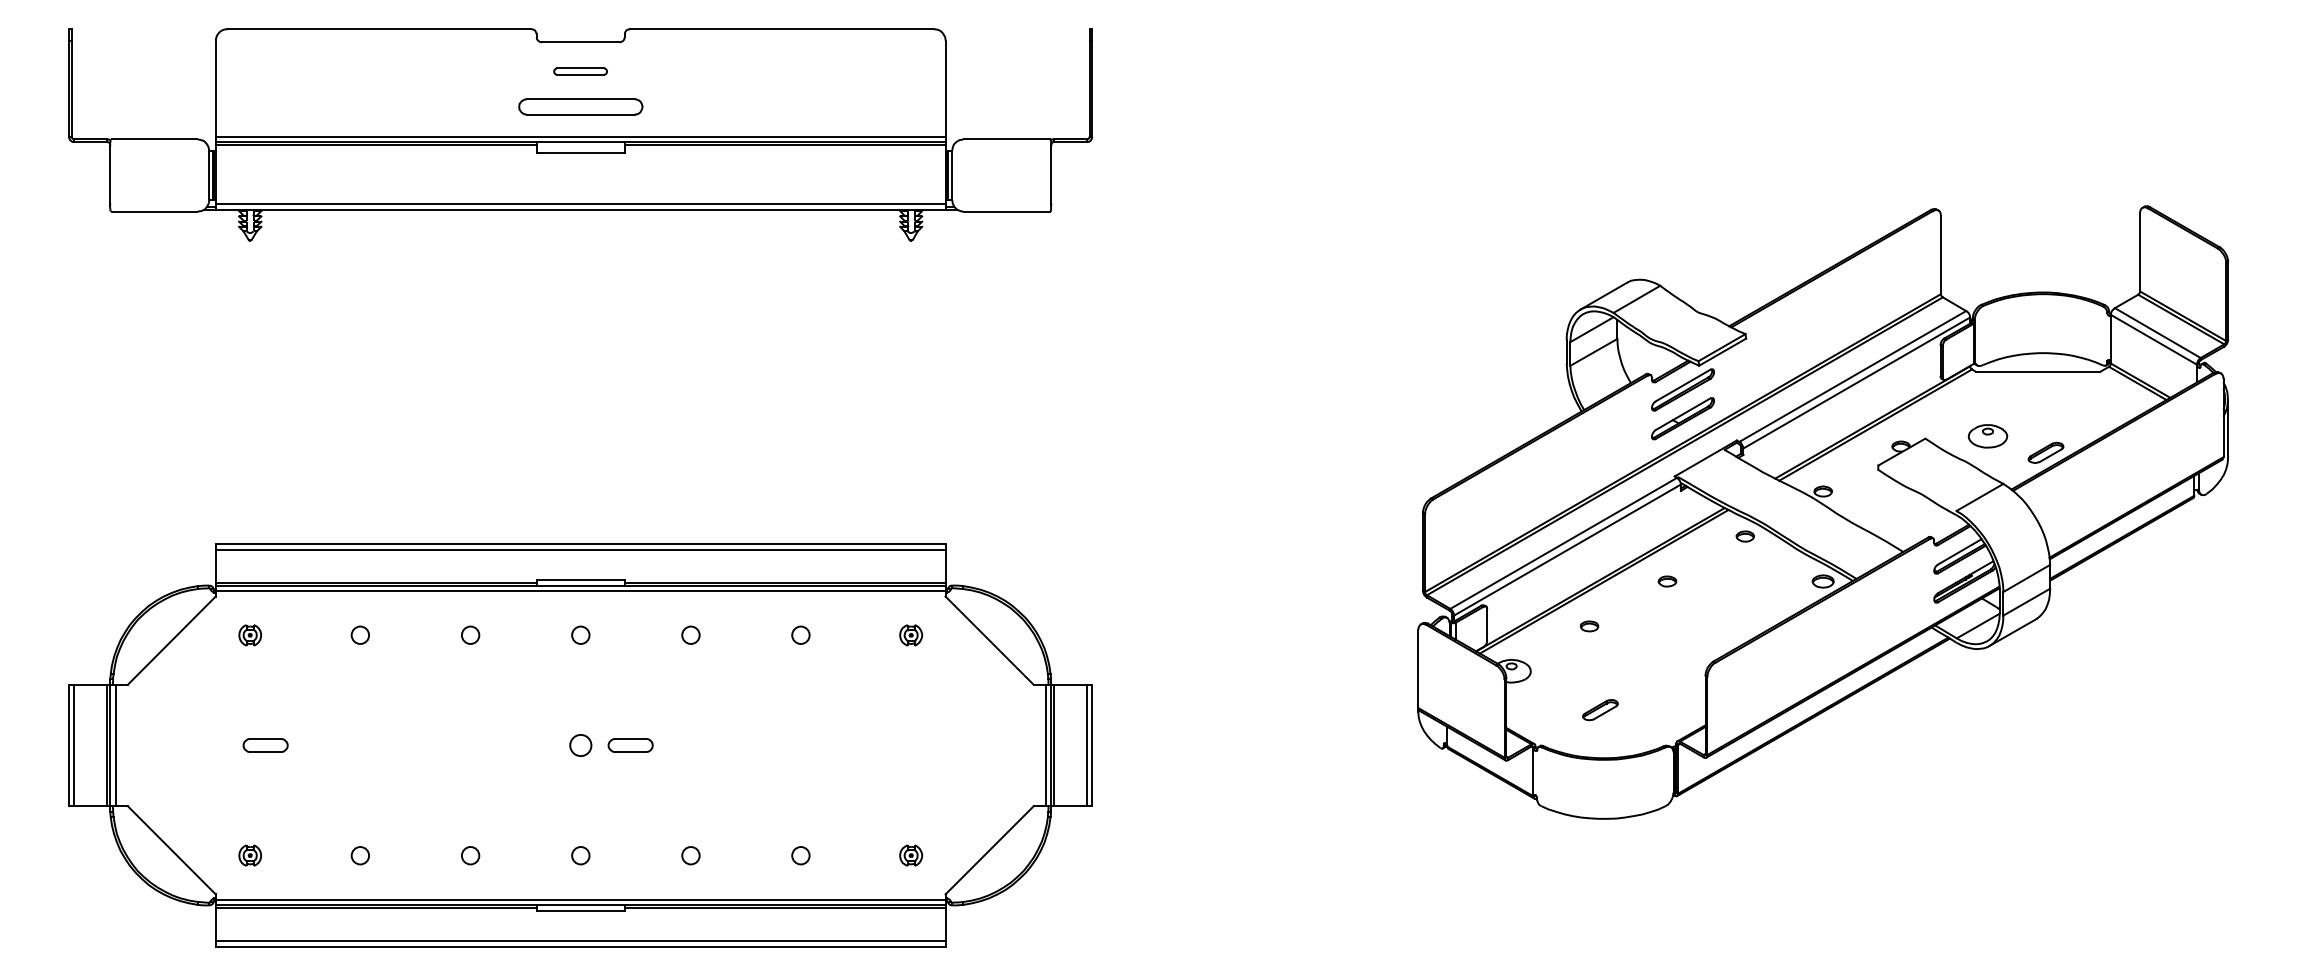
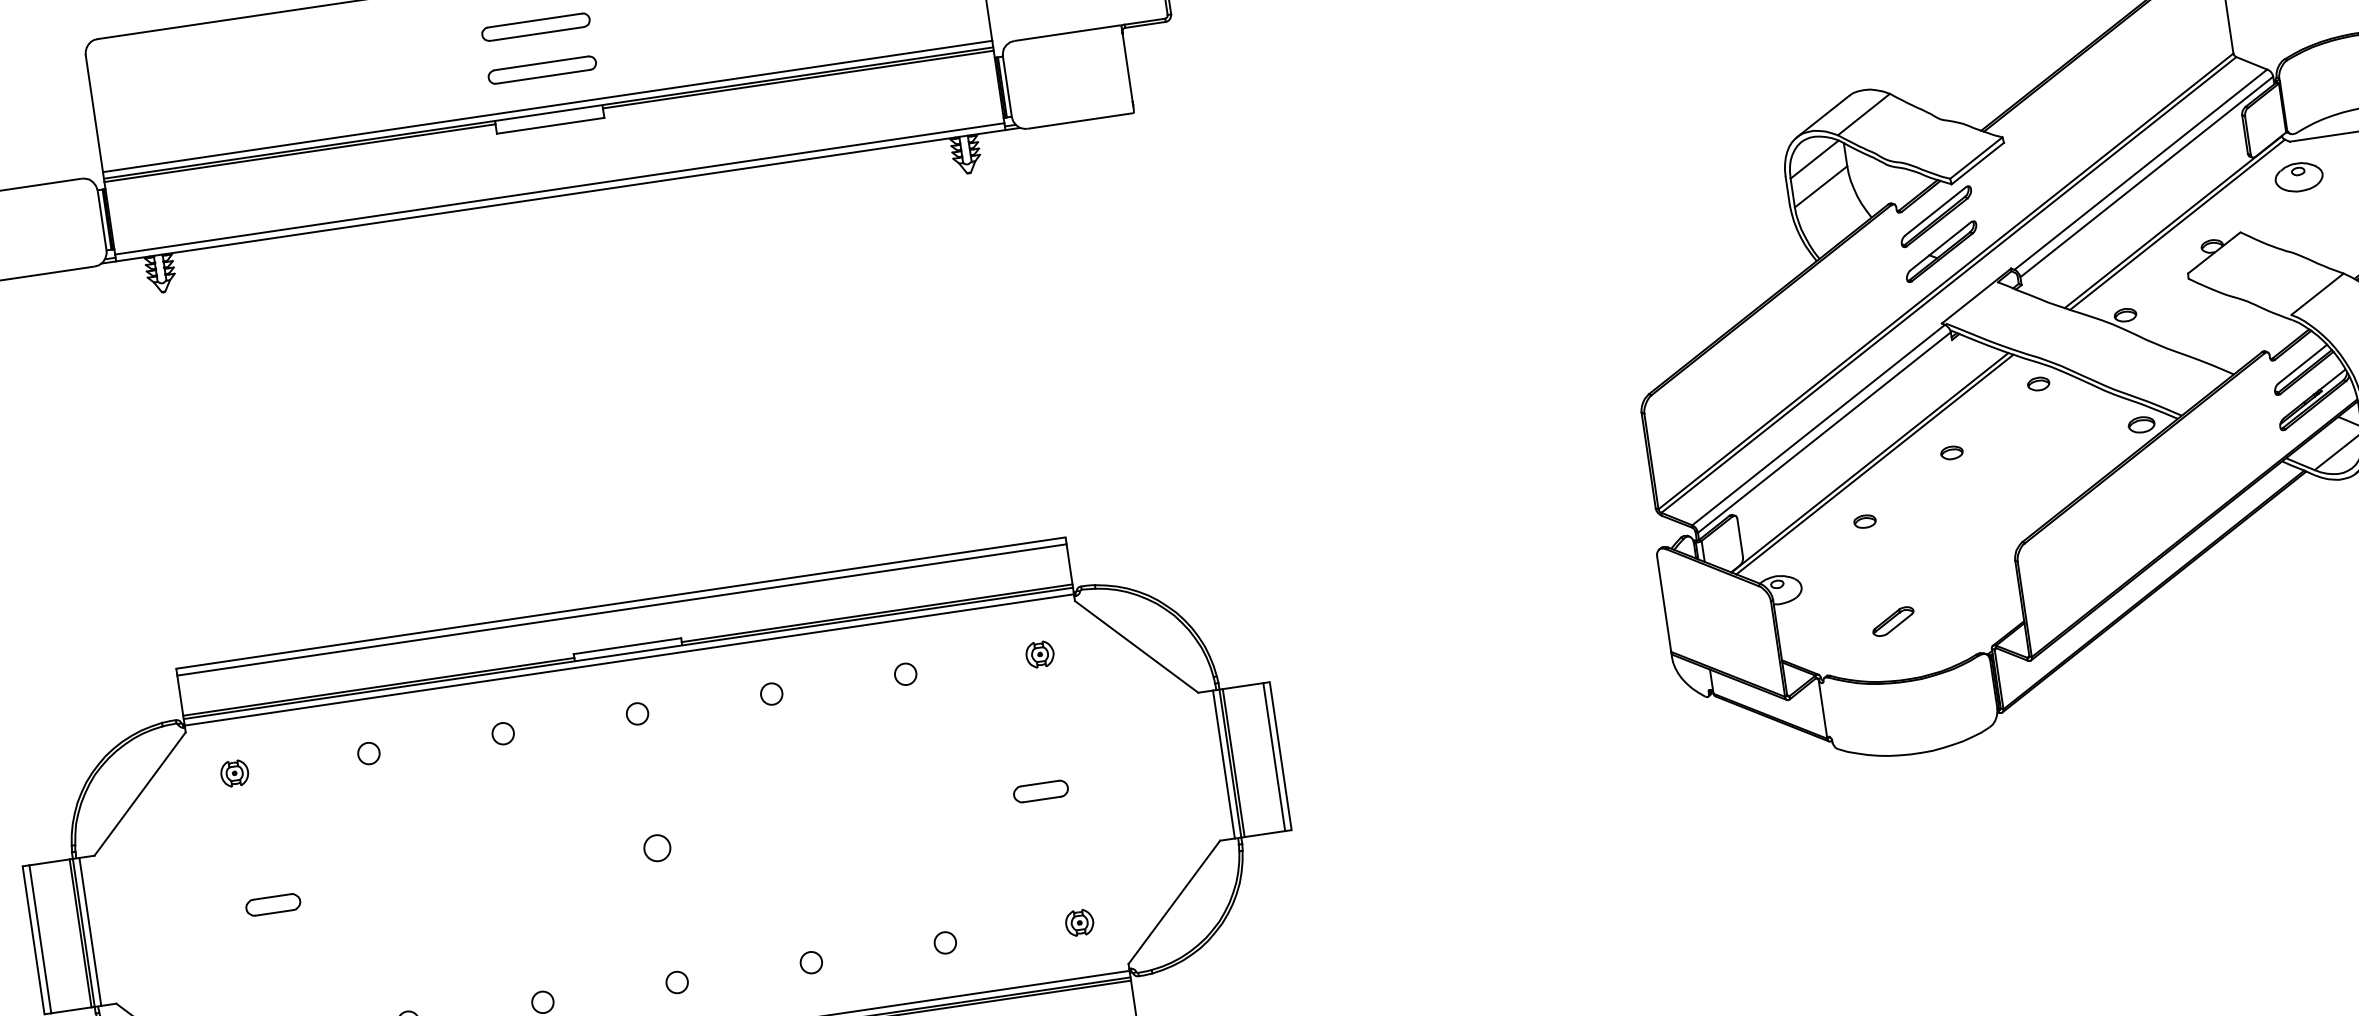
part: (580, 71) -> (535, 27), size x1.67
part: (580, 106) -> (541, 69), size x0.71
part: (1987, 436) -> (2298, 177), moved
part: (630, 745) -> (1040, 791), moved

